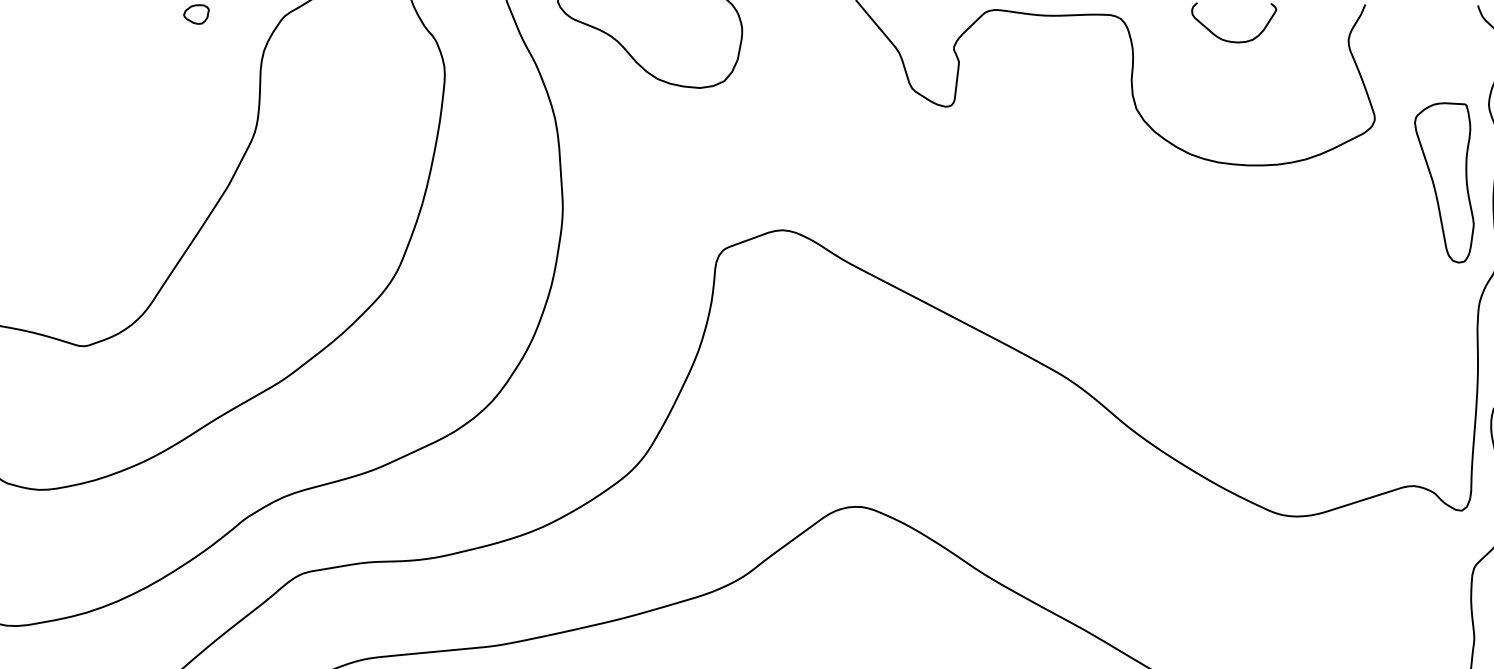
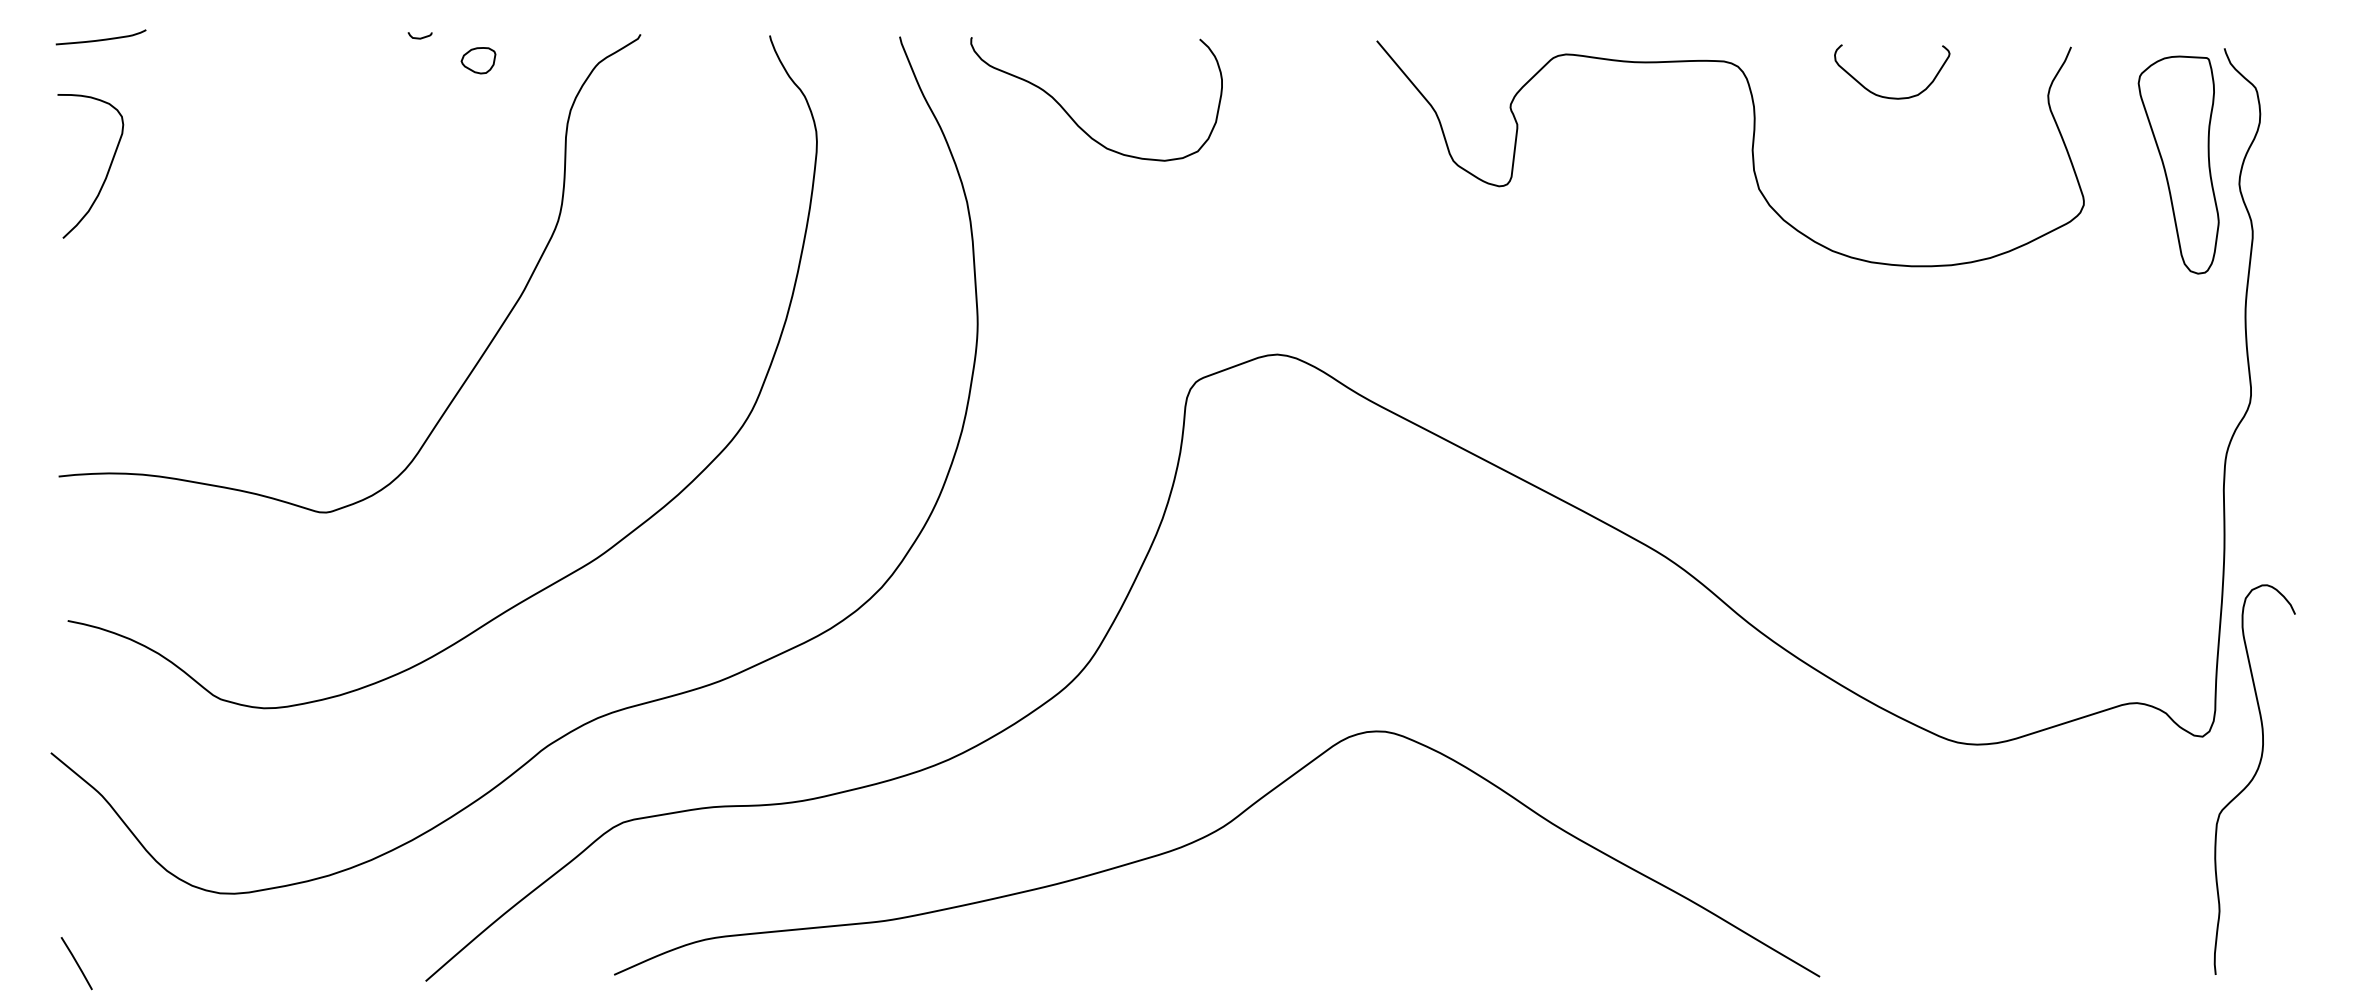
part: (1444, 182) -> (2178, 164), moved

